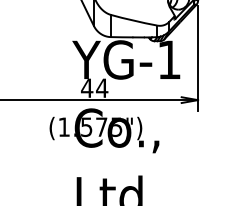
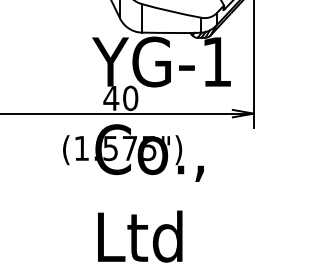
text: (102, 88) -> (130, 98), 44 -> 40

